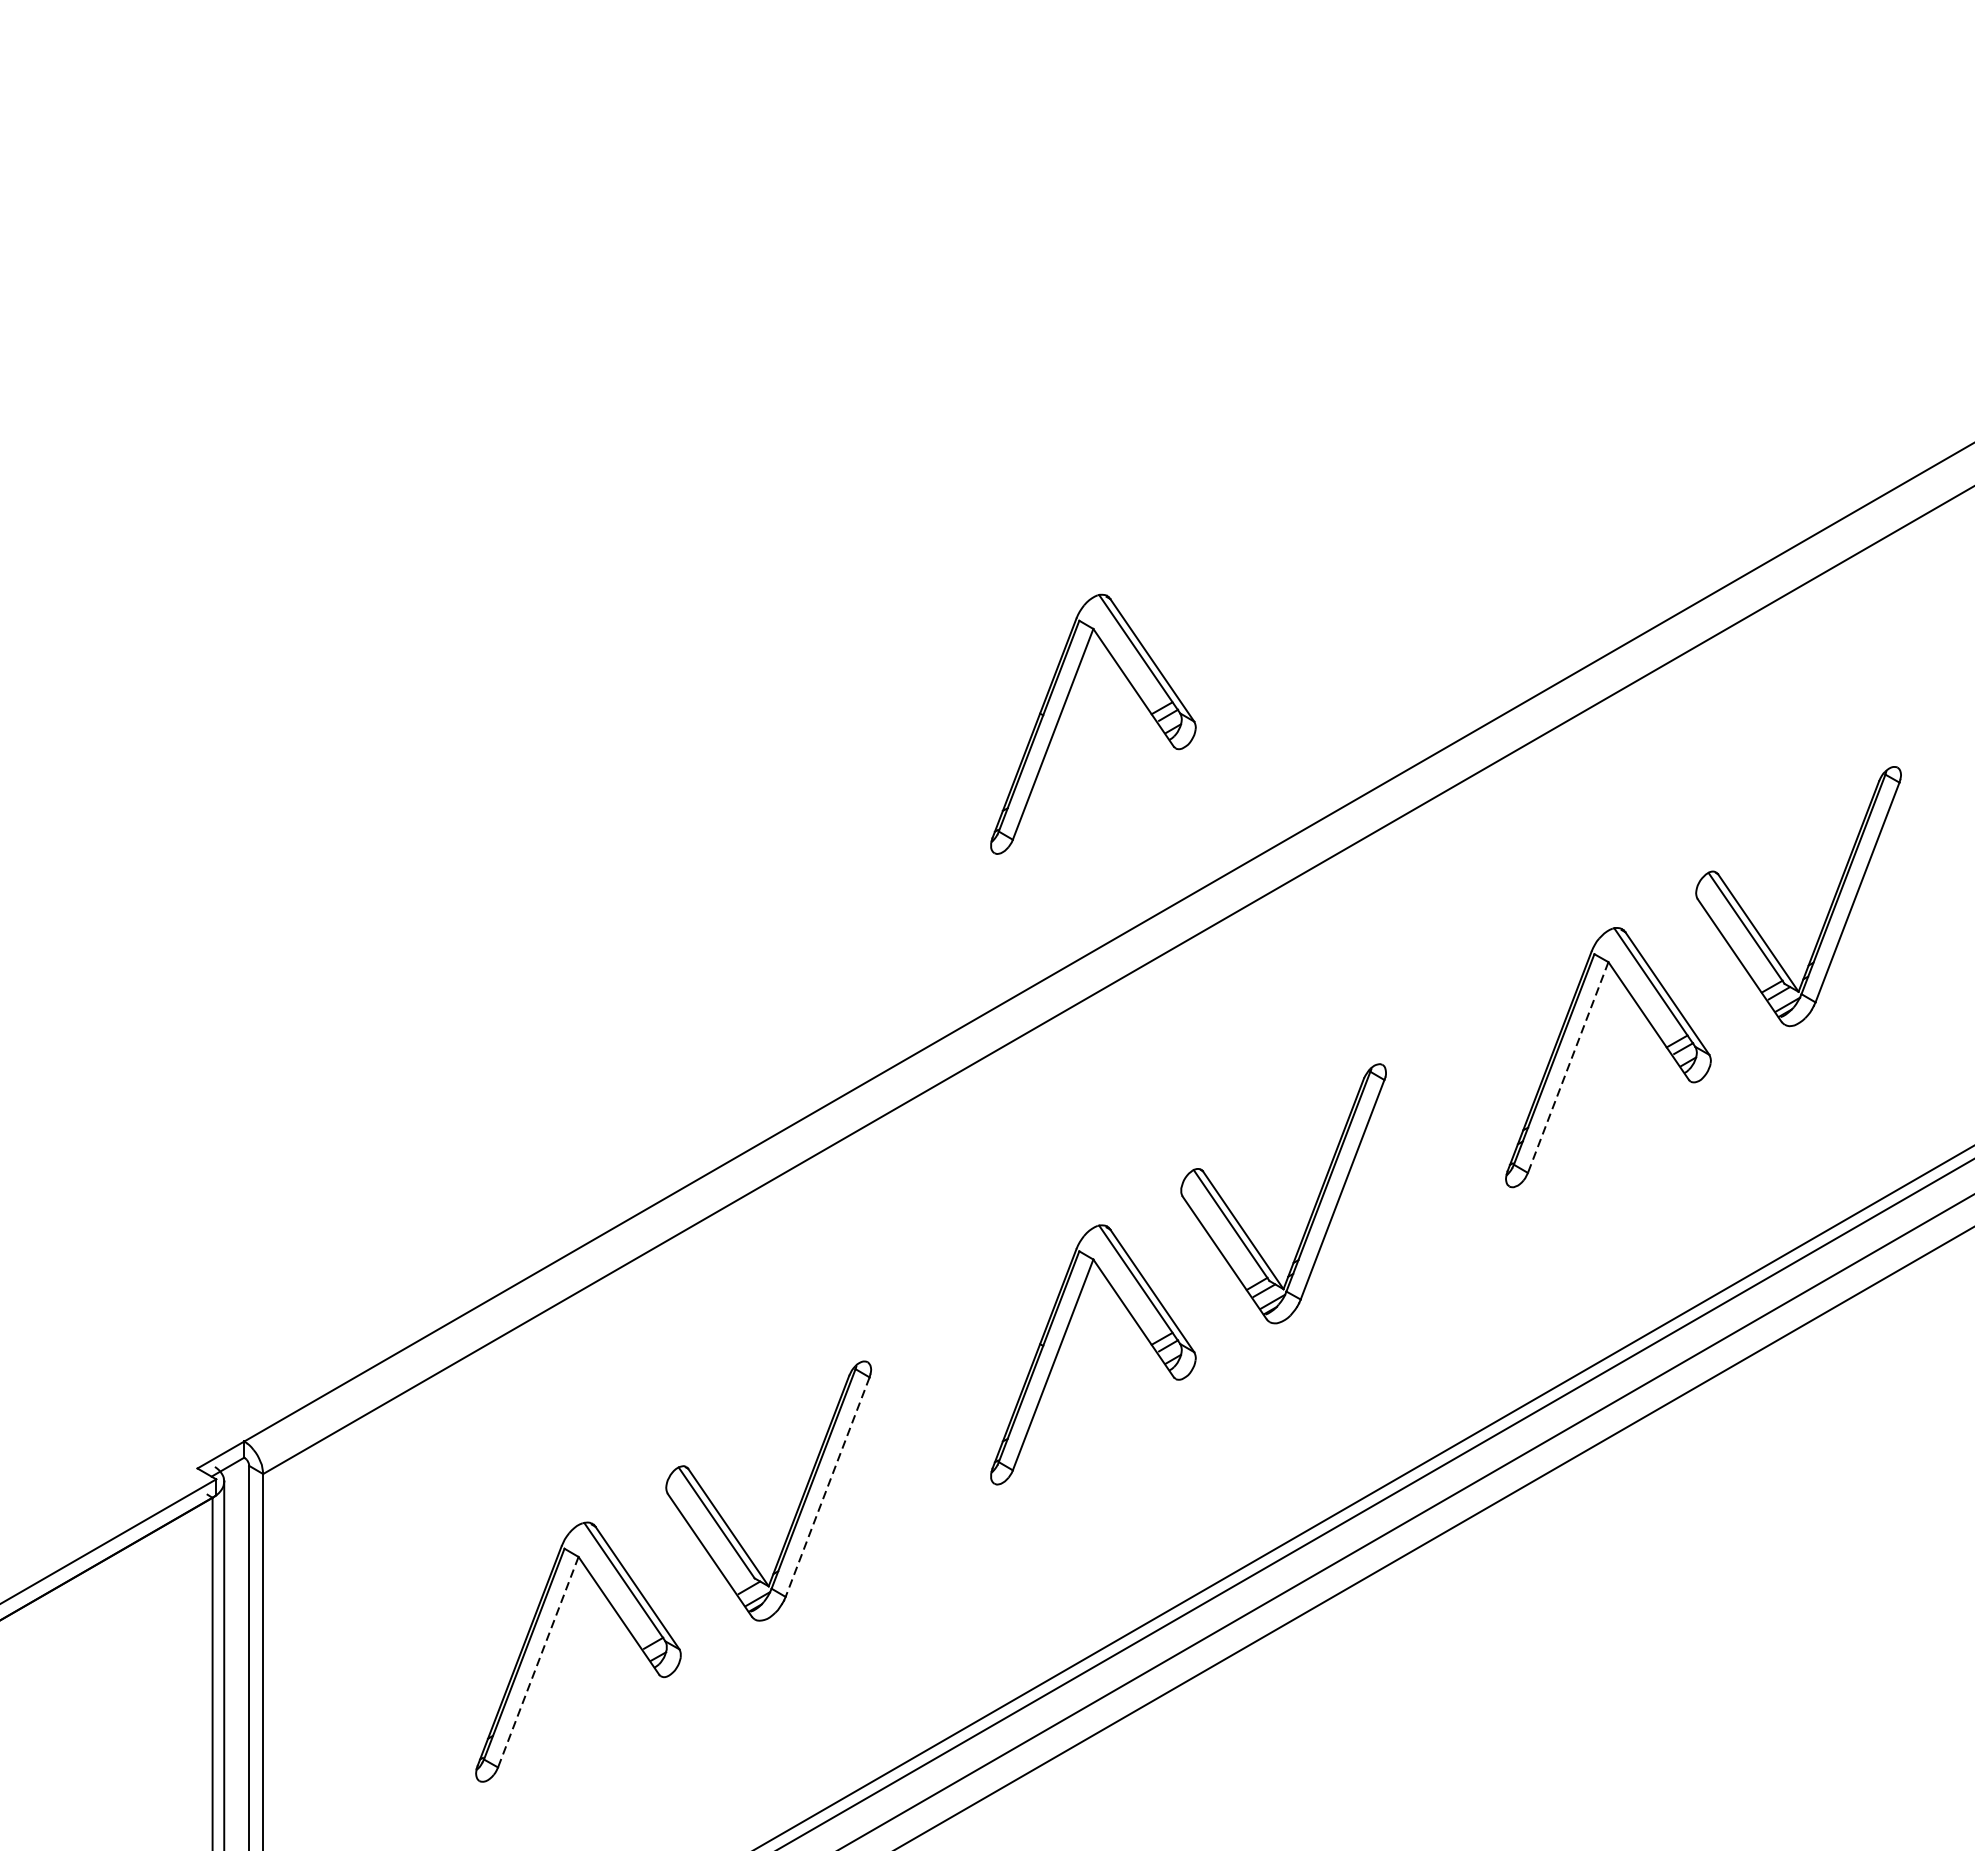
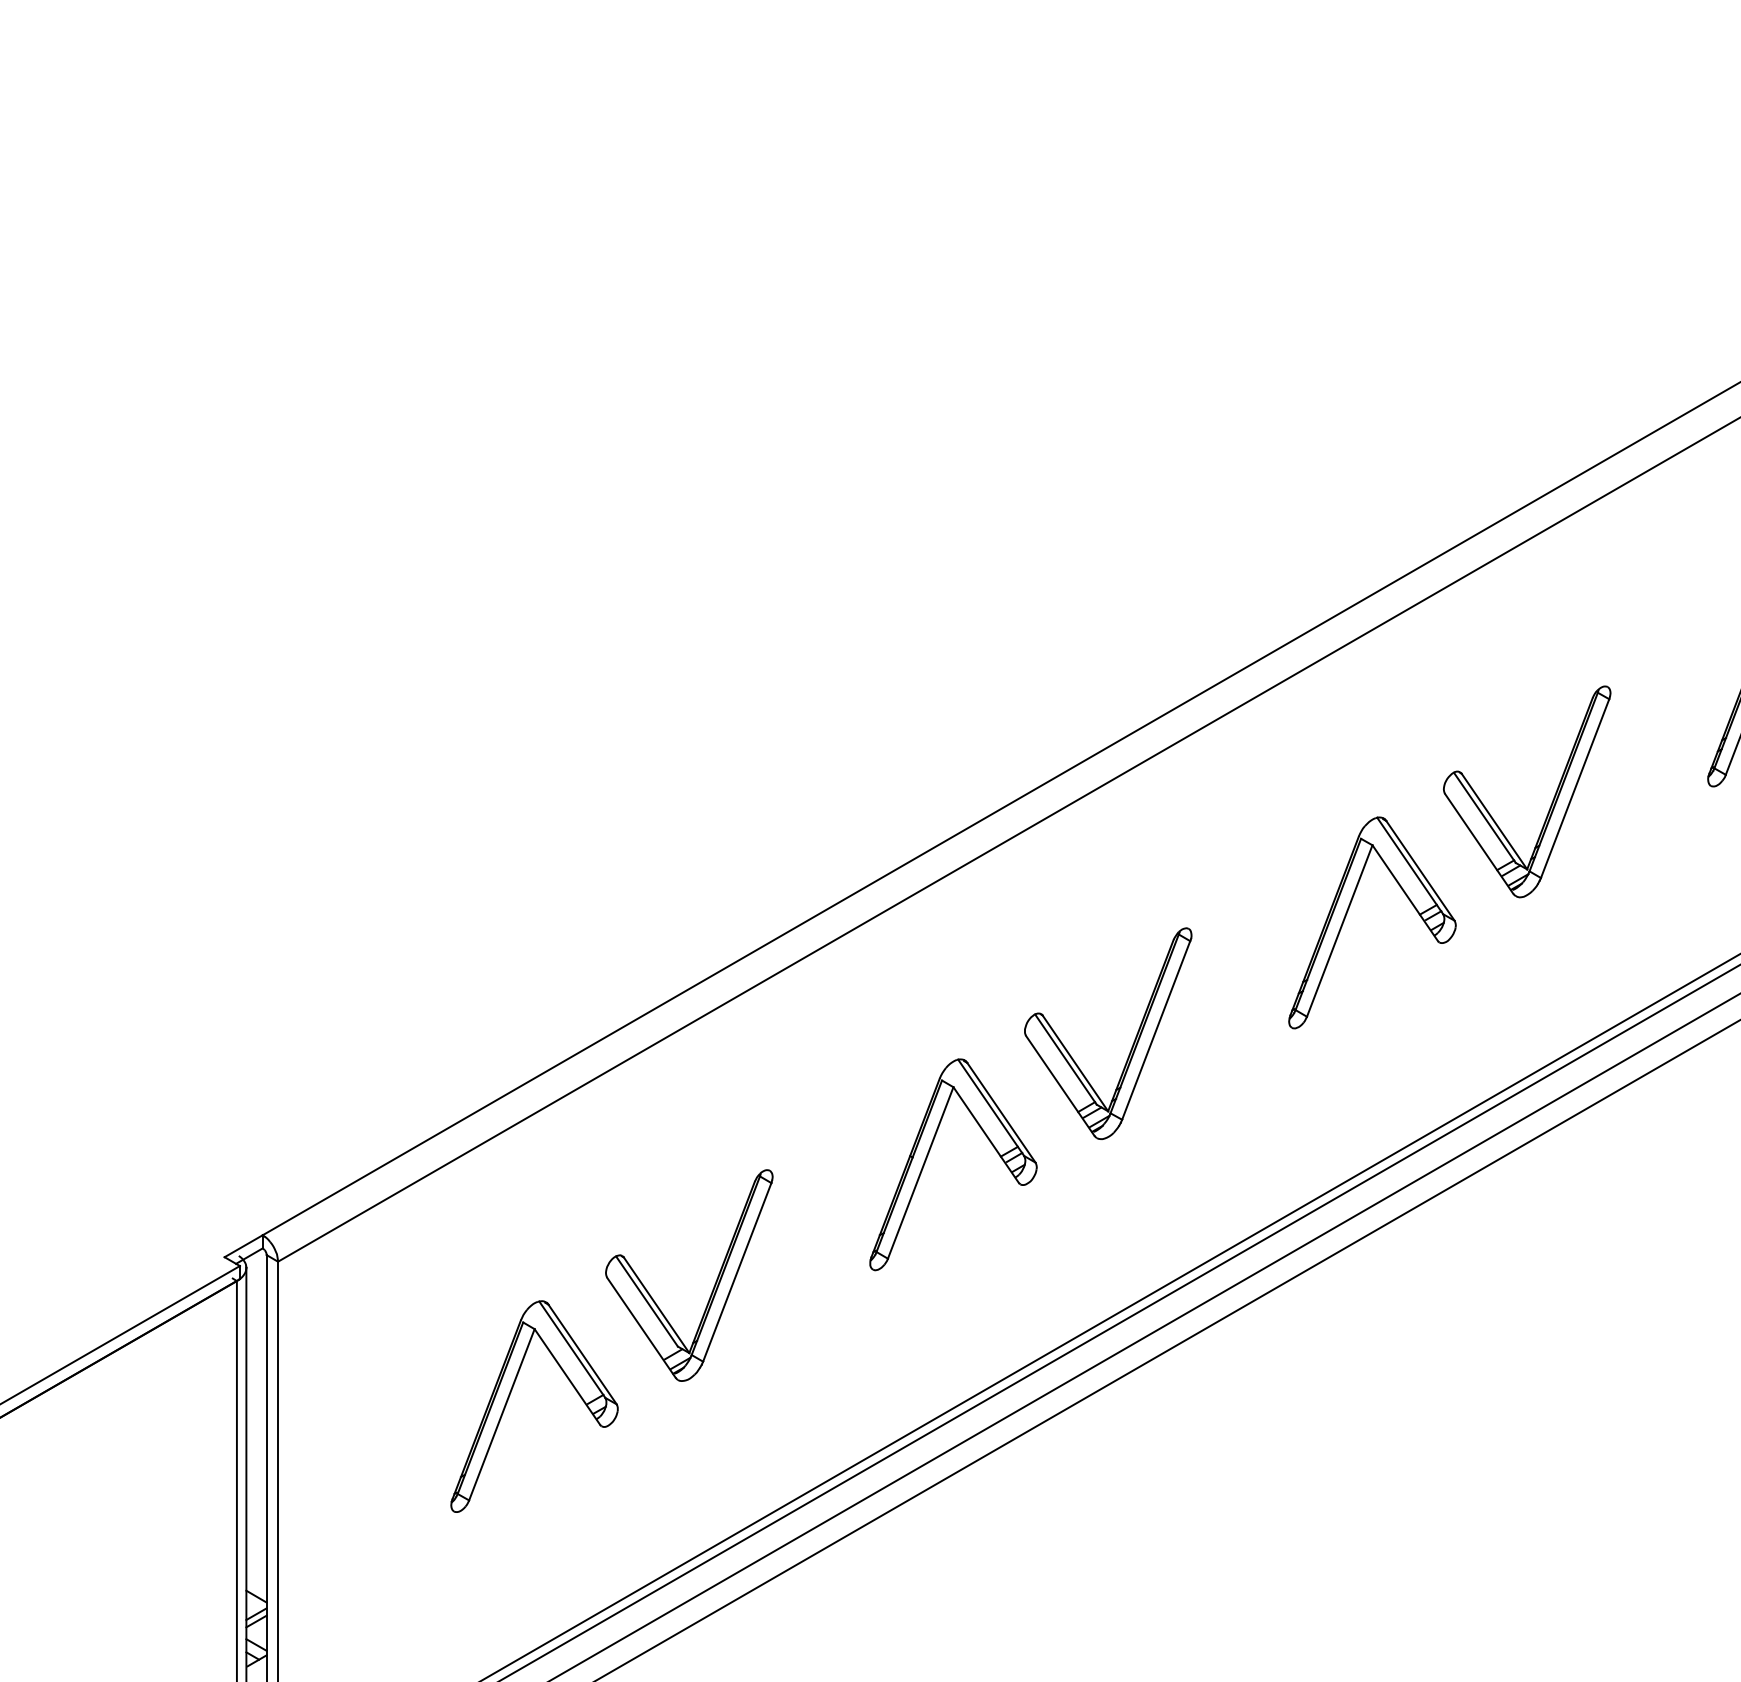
part: (1063, 710) -> (929, 640), removed
line: (1567, 1068) -> (1339, 931), dashed -> solid
line: (827, 1487) -> (737, 1272), dashed -> solid
line: (537, 1661) -> (501, 1414), dashed -> solid

